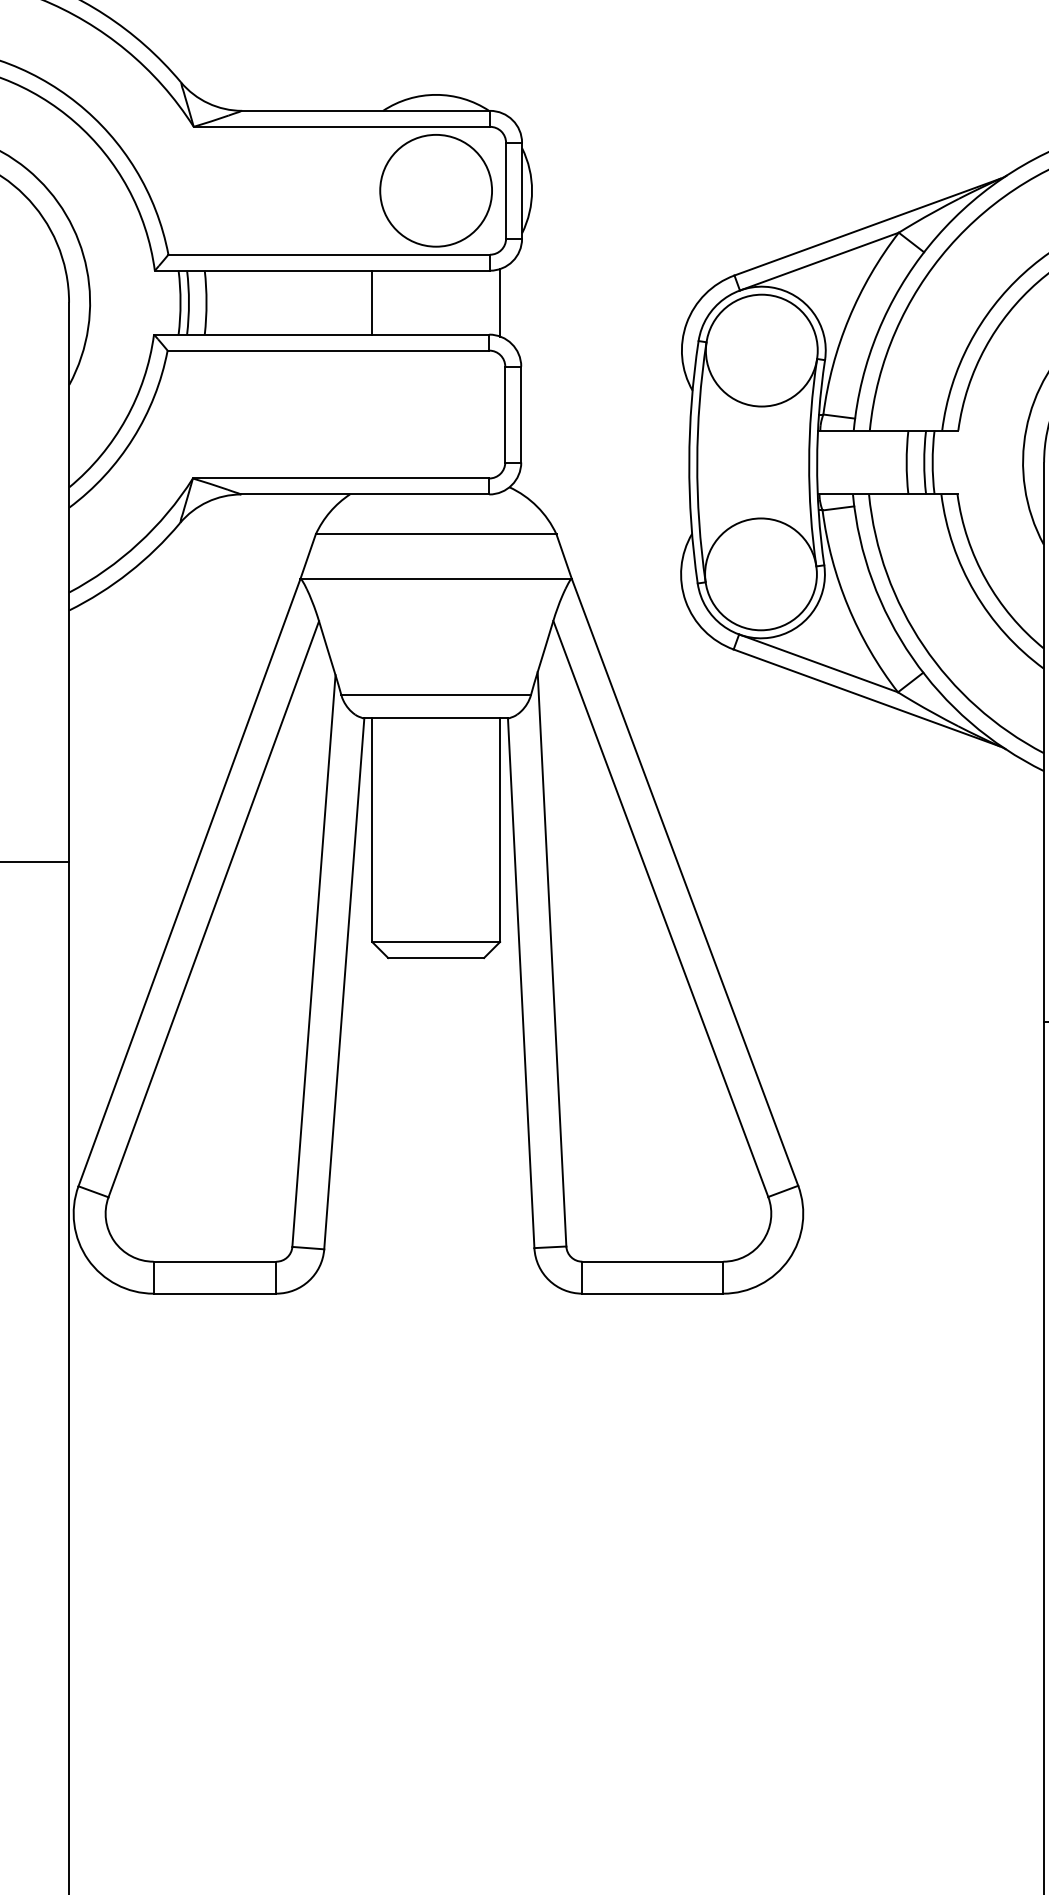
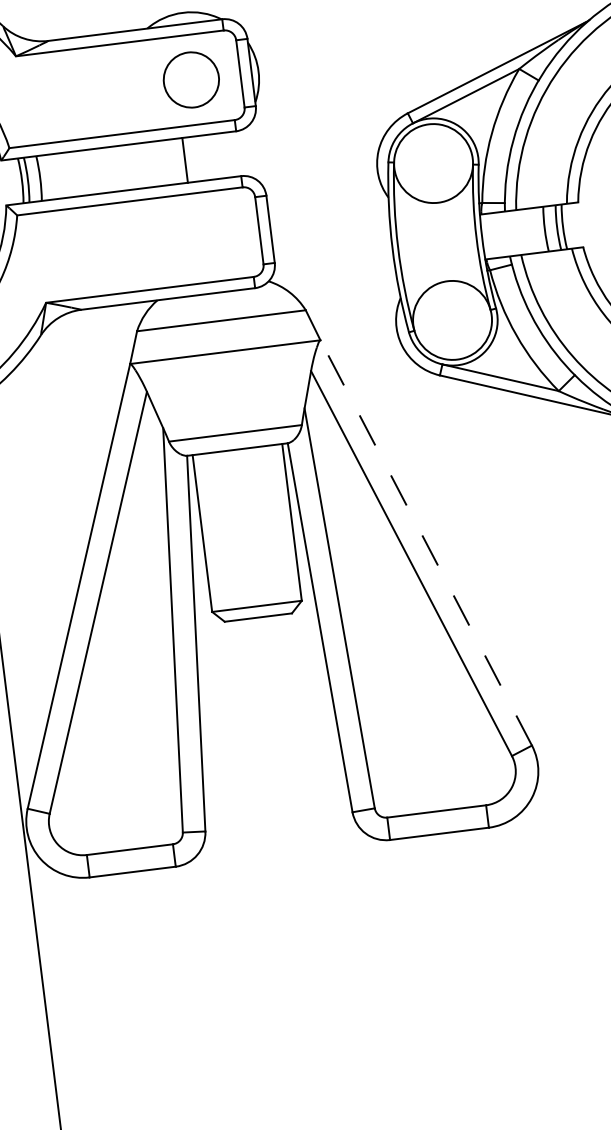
circle: (436, 190) -> (191, 79), size x0.7
line: (372, 302) -> (185, 160), moved
line: (500, 302) -> (246, 152), removed
line: (685, 882) -> (426, 542), solid -> dashed

